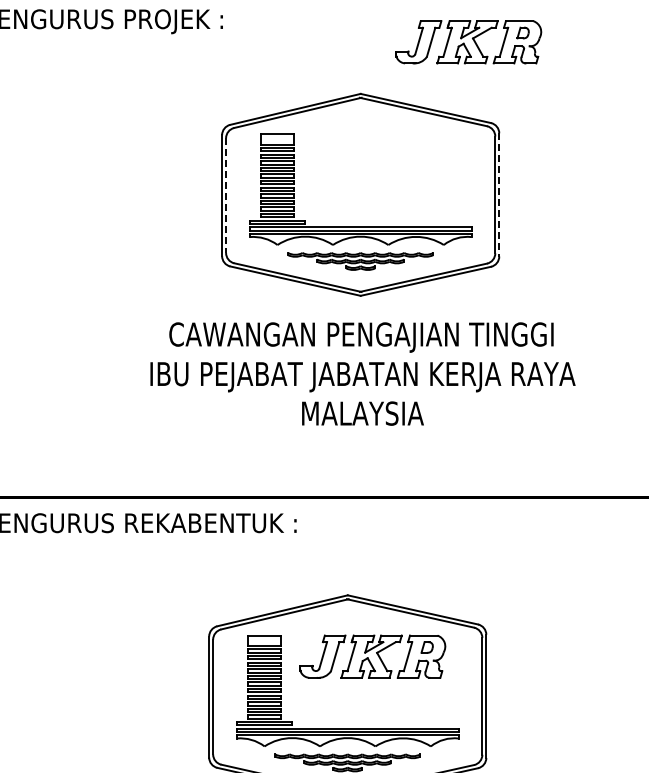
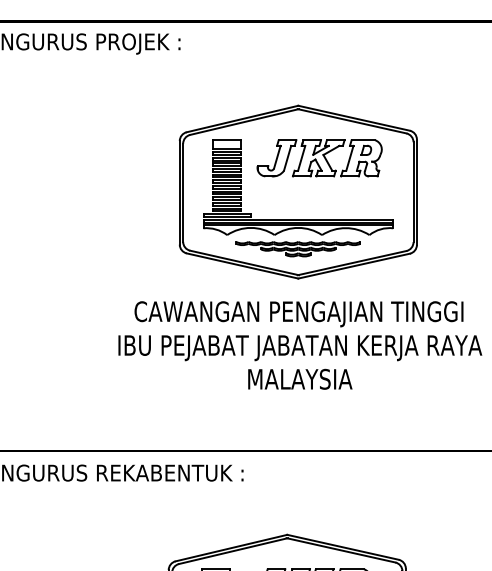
part: (468, 42) -> (319, 158), moved
line: (499, 194) -> (417, 191), dashed -> solid
line: (226, 196) -> (183, 193), dashed -> solid

